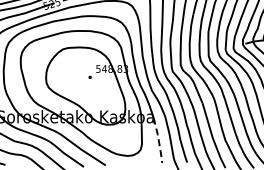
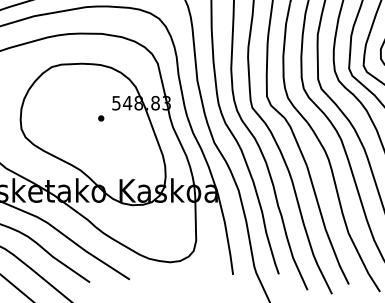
line: (158, 141) -> (226, 235), dashed -> solid

